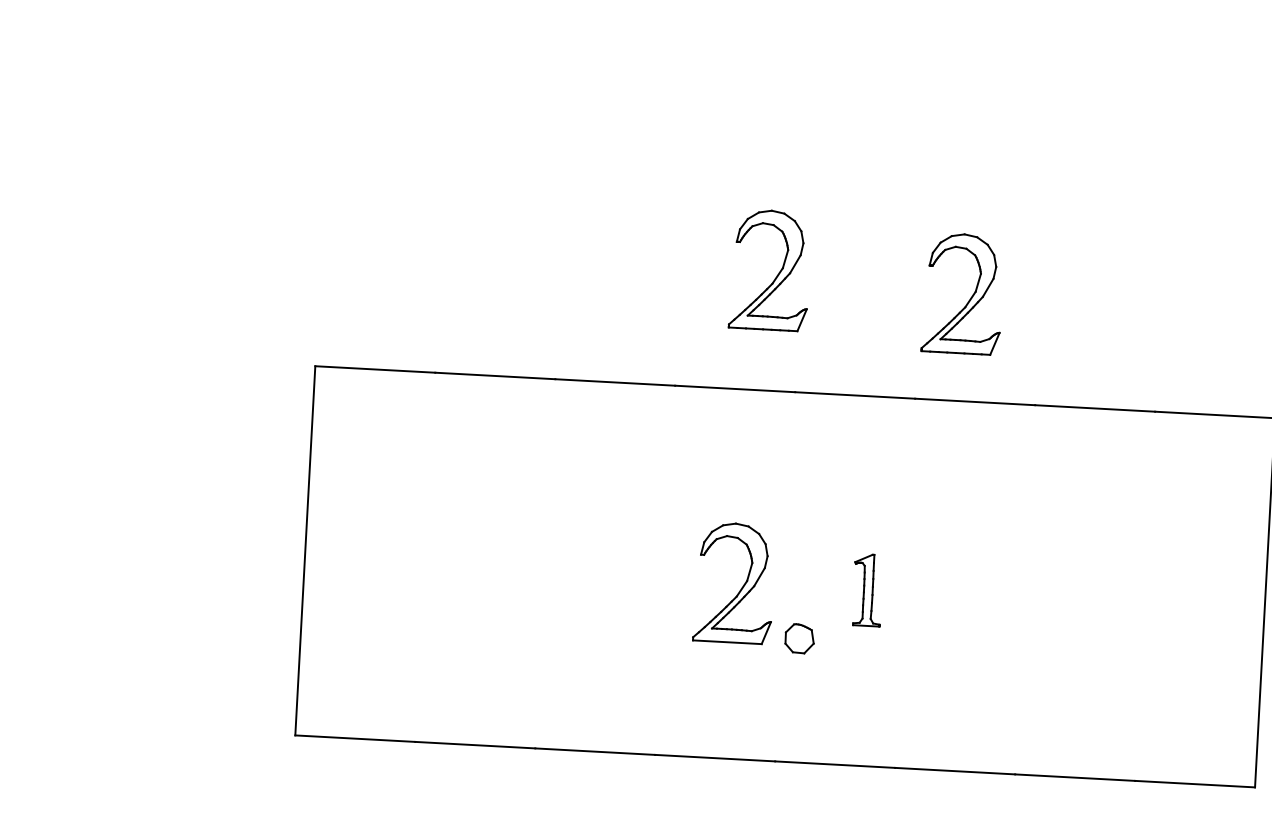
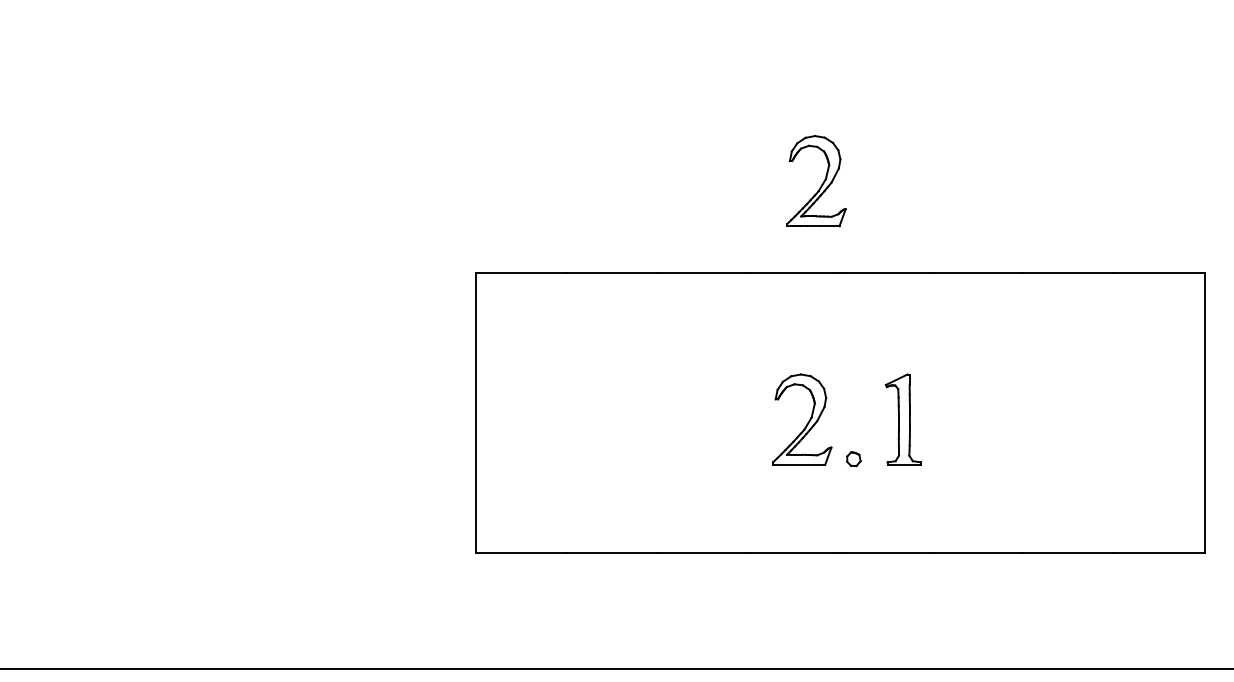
part: (963, 294) -> (963, 191), removed
part: (866, 590) -> (902, 419), size x1.67
part: (799, 639) -> (853, 459), size x0.62

